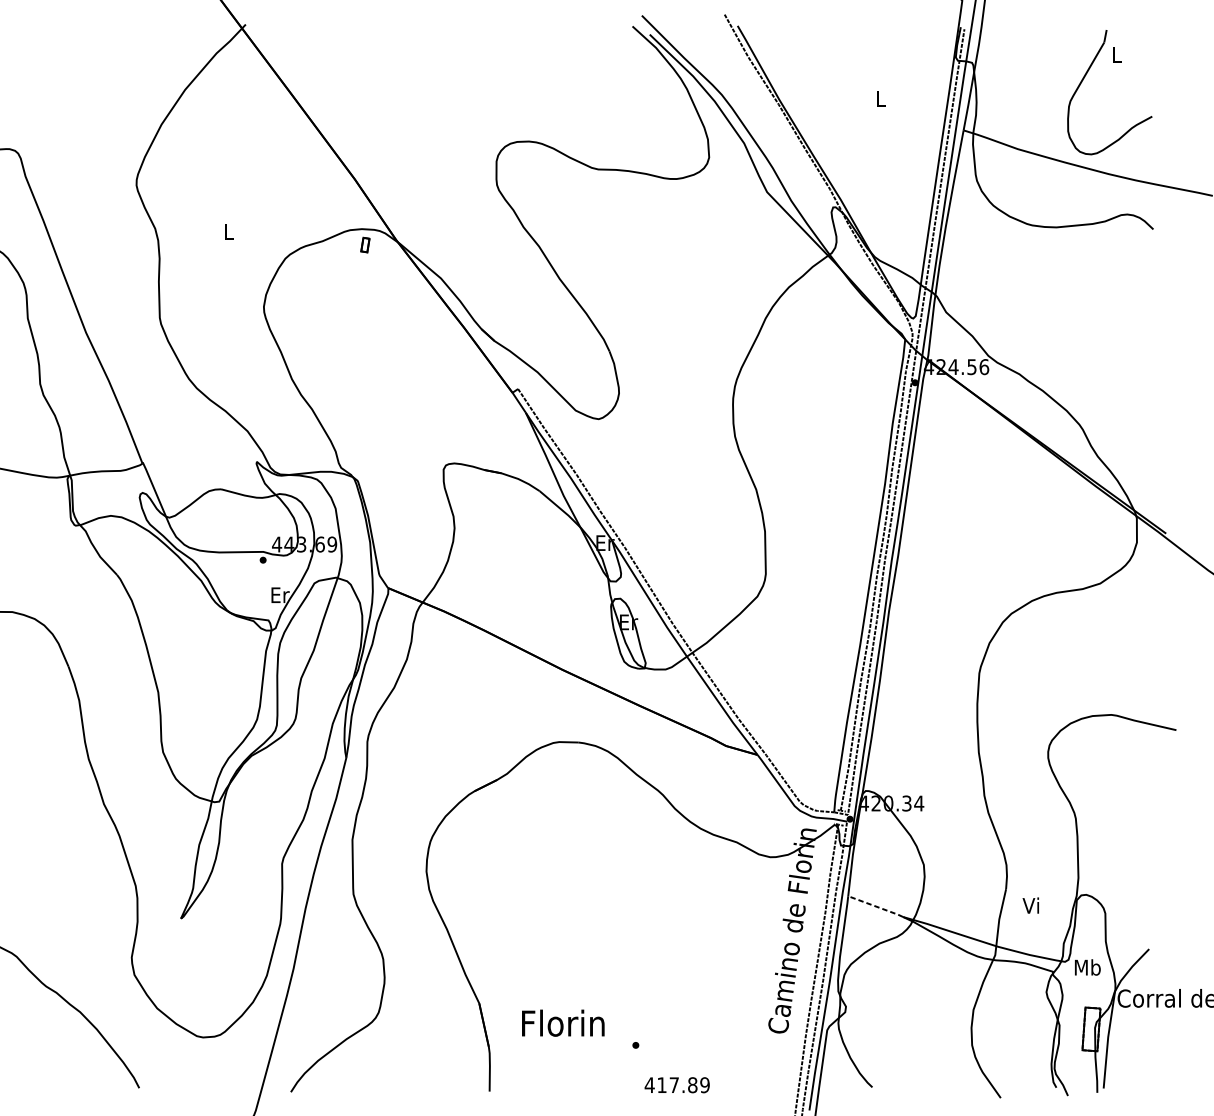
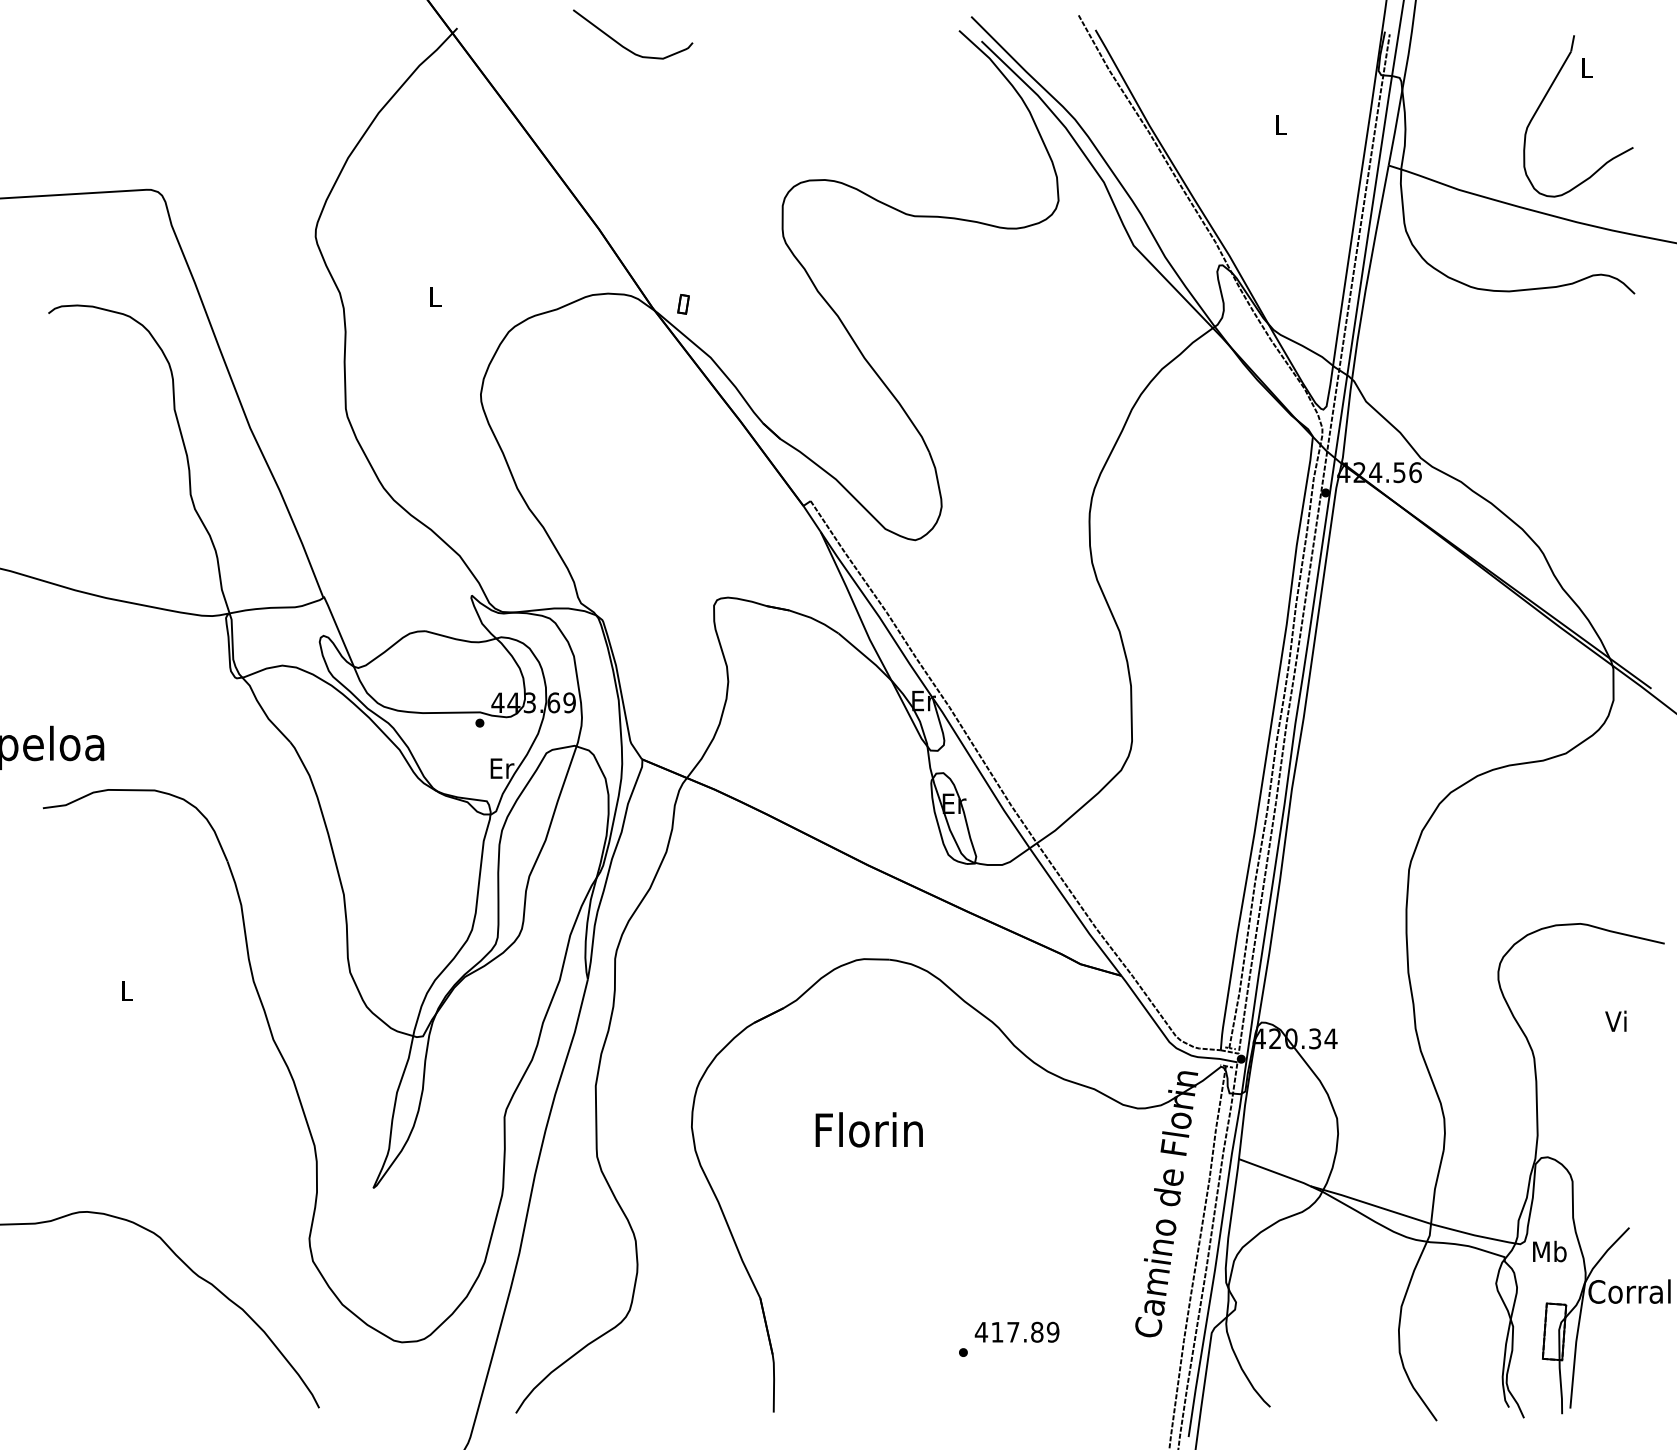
curve: (376, 39) -> (626, 47), added
part: (365, 245) -> (683, 304), moved
text: (1030, 905) -> (1615, 1020), moved
line: (876, 906) -> (1275, 1172), dashed -> solid
text: (562, 1022) -> (868, 1129), moved
text: (676, 1084) -> (1016, 1331), moved

